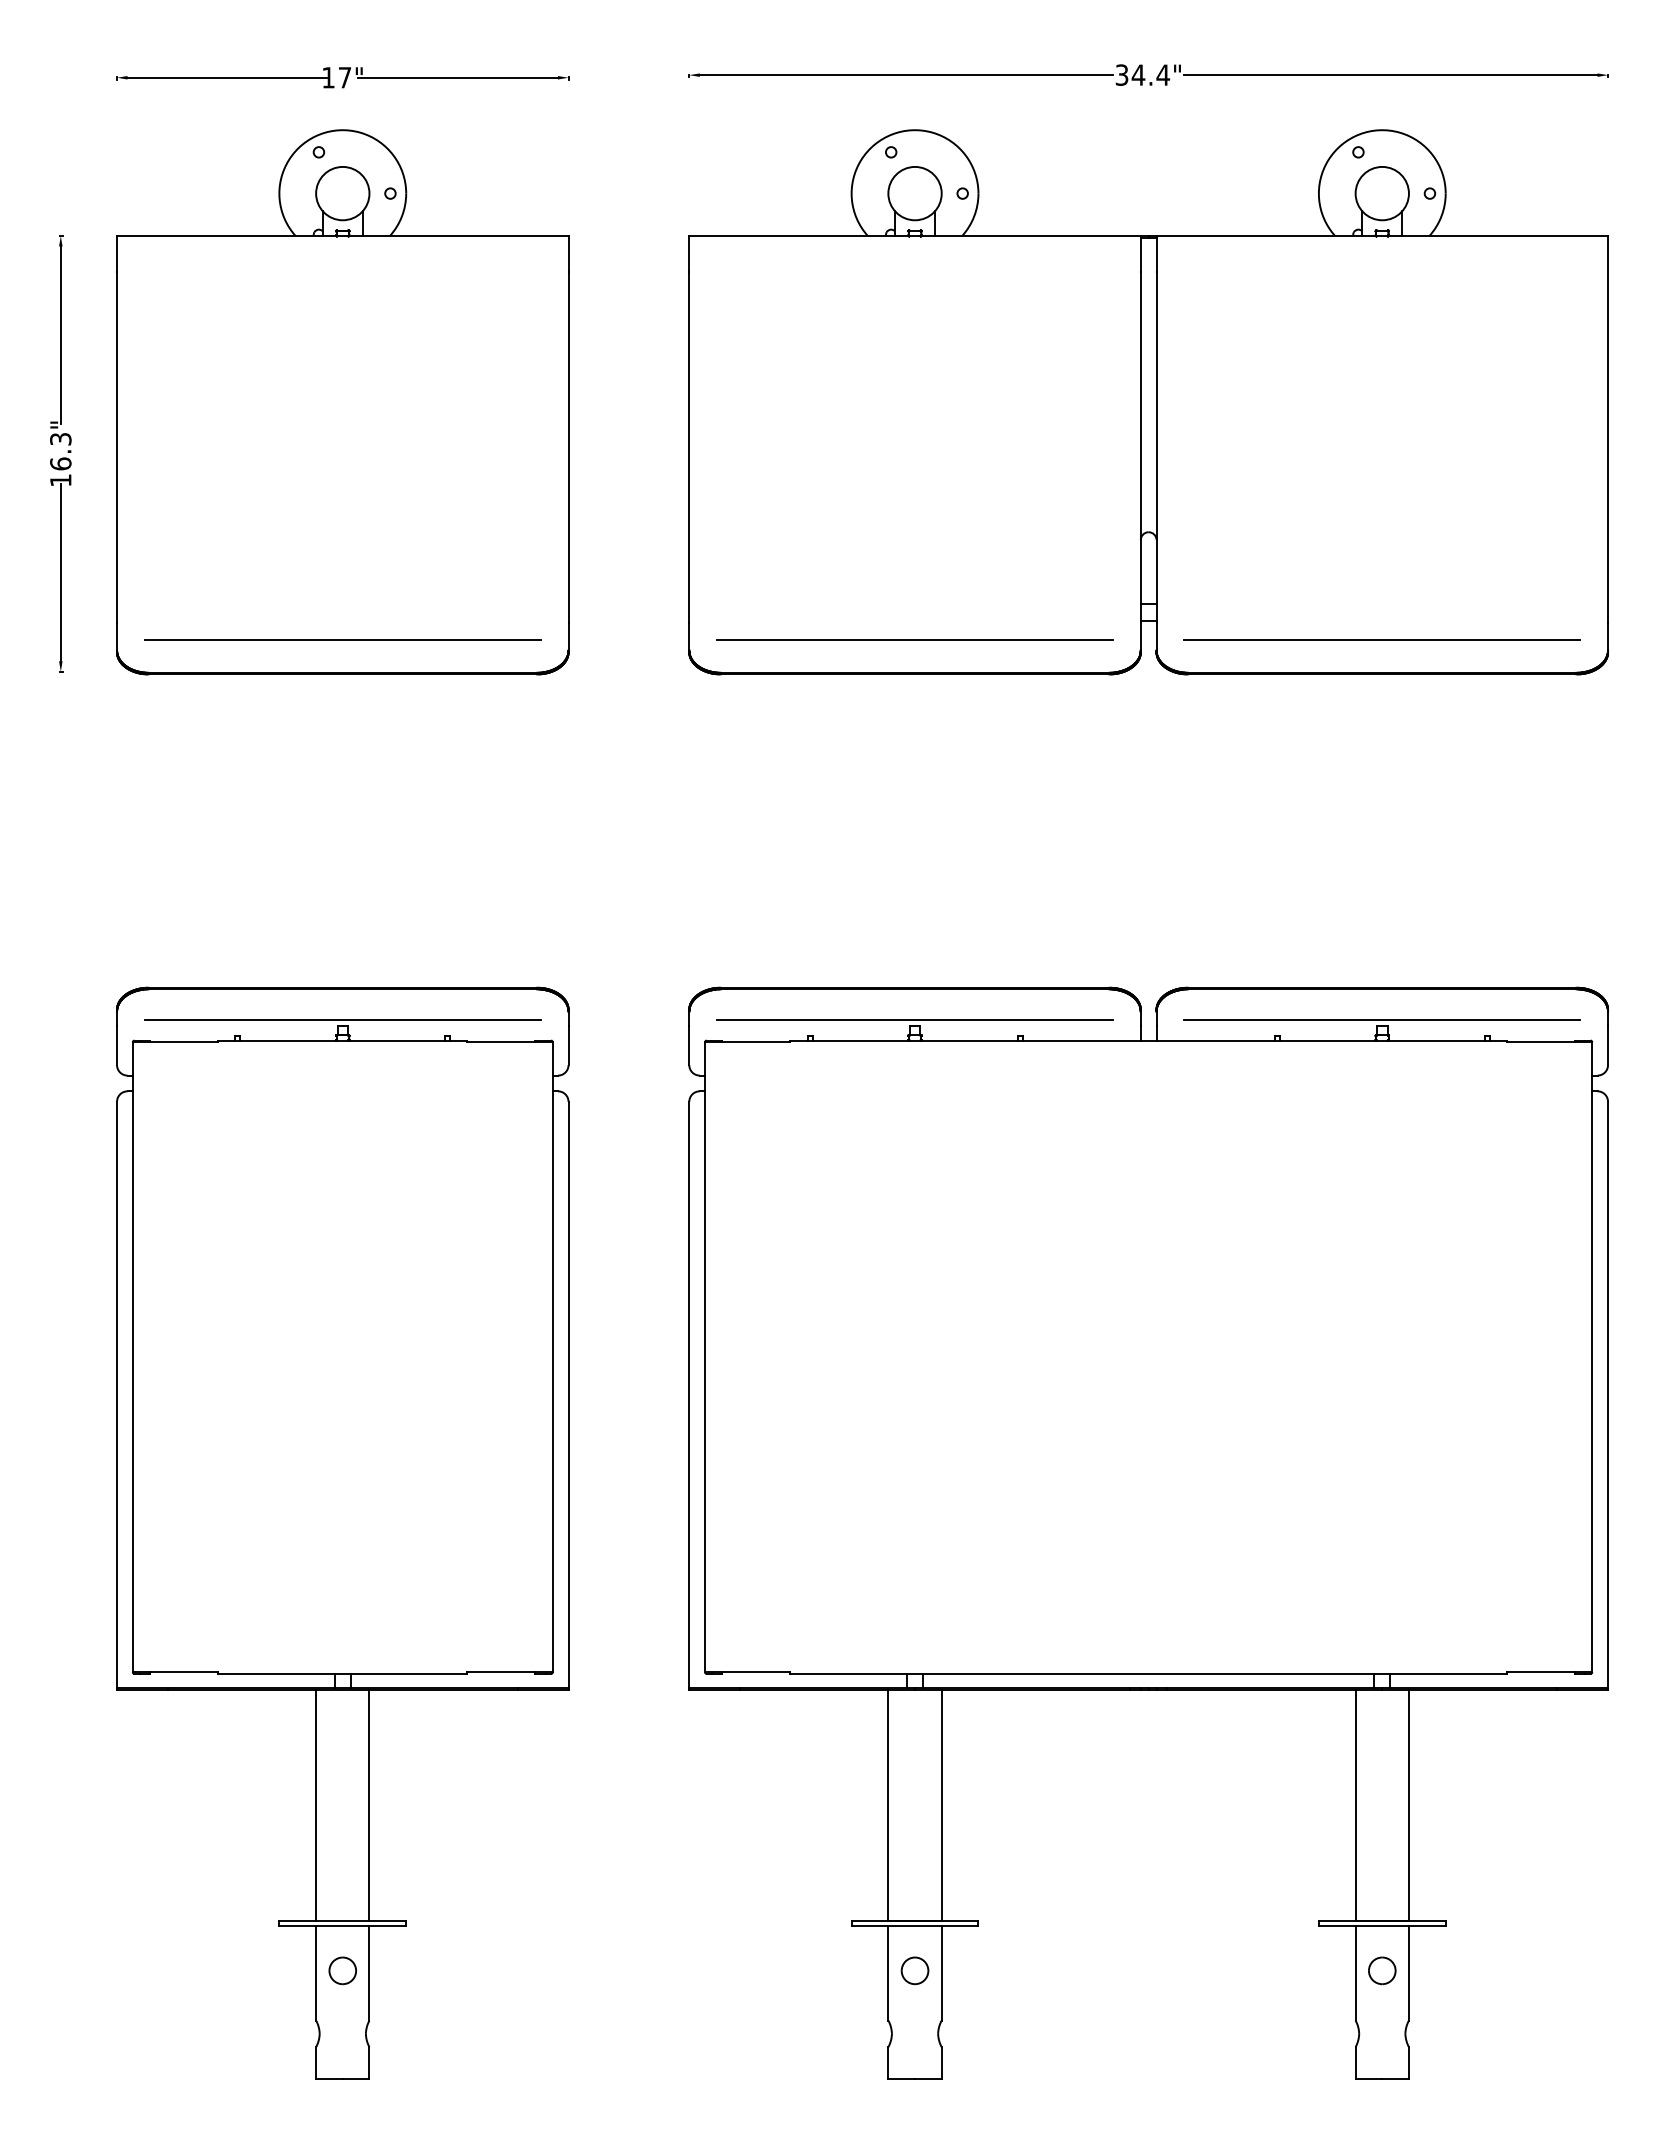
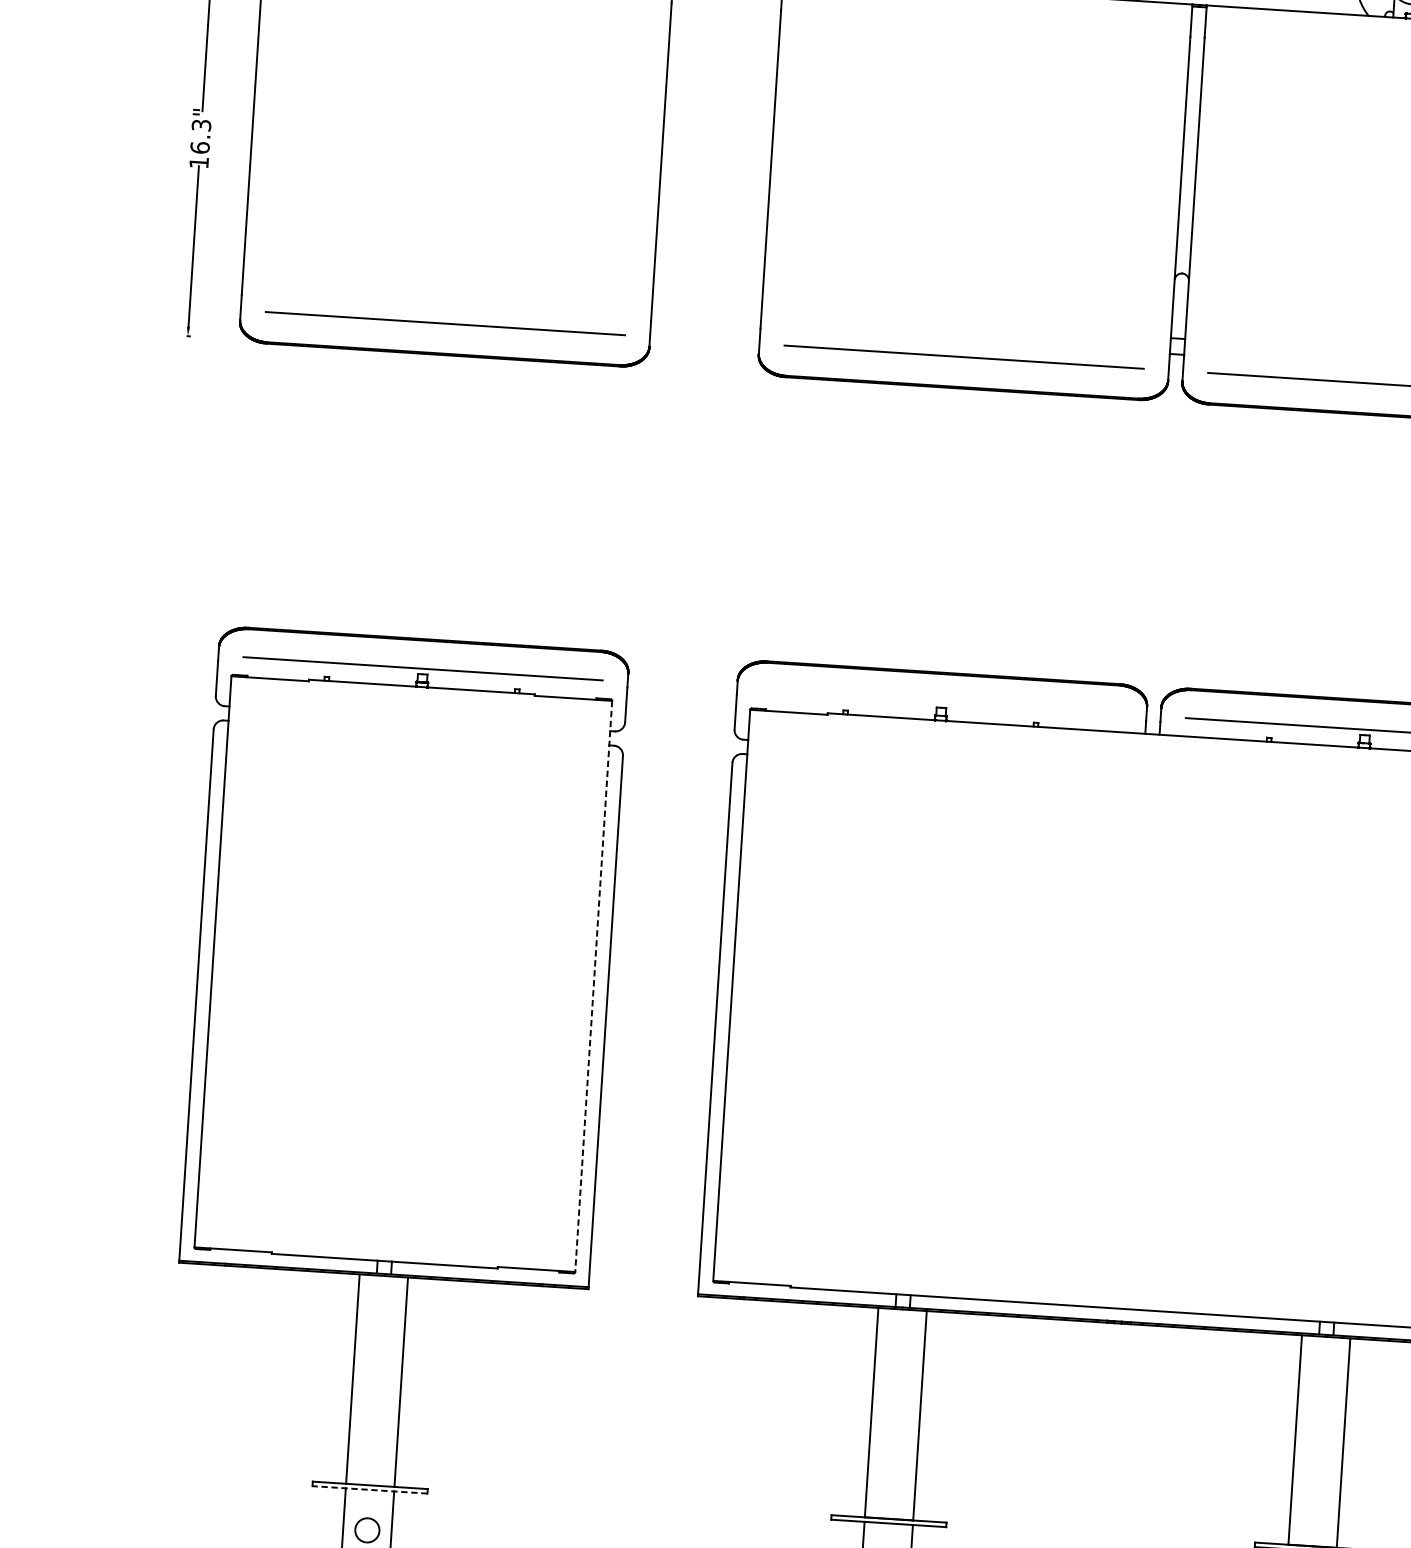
line: (914, 1020) -> (941, 702), removed
line: (552, 1357) -> (593, 986), solid -> dashed
line: (342, 1926) -> (369, 1490), solid -> dashed

